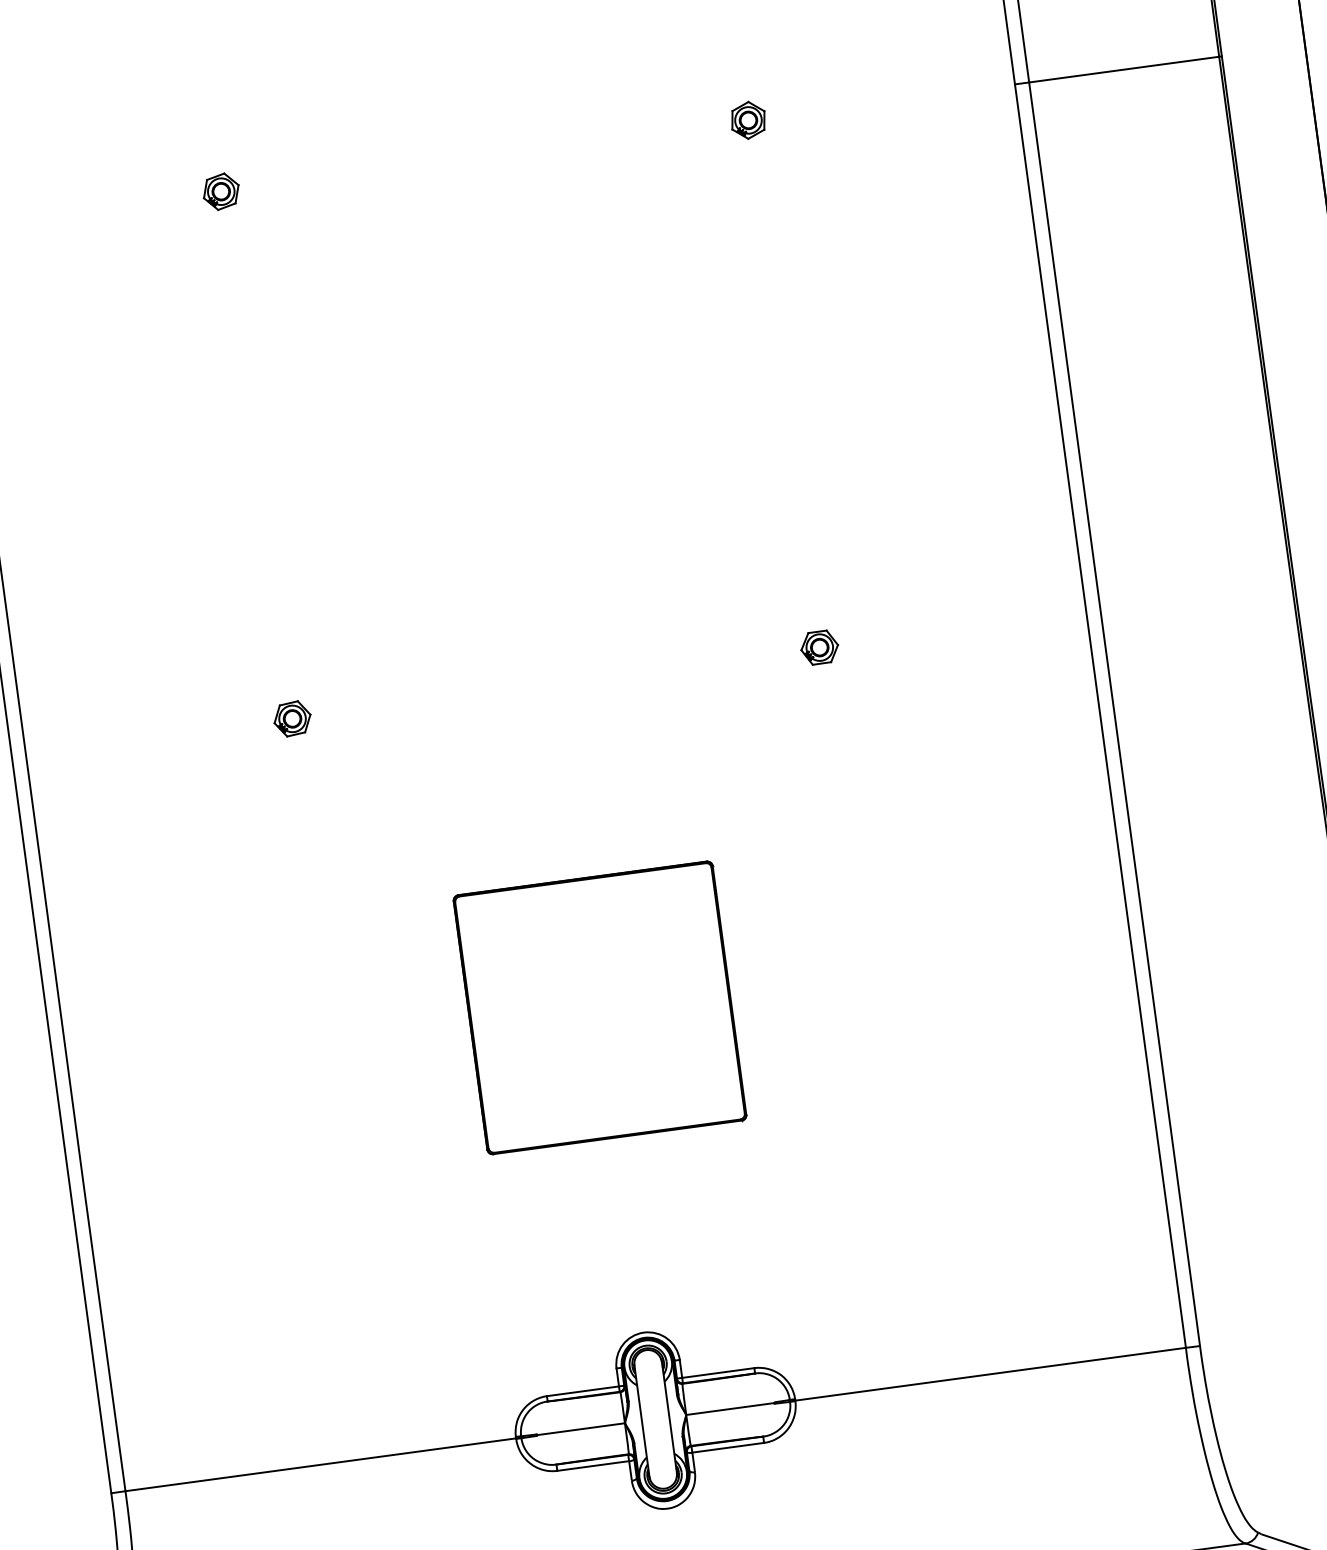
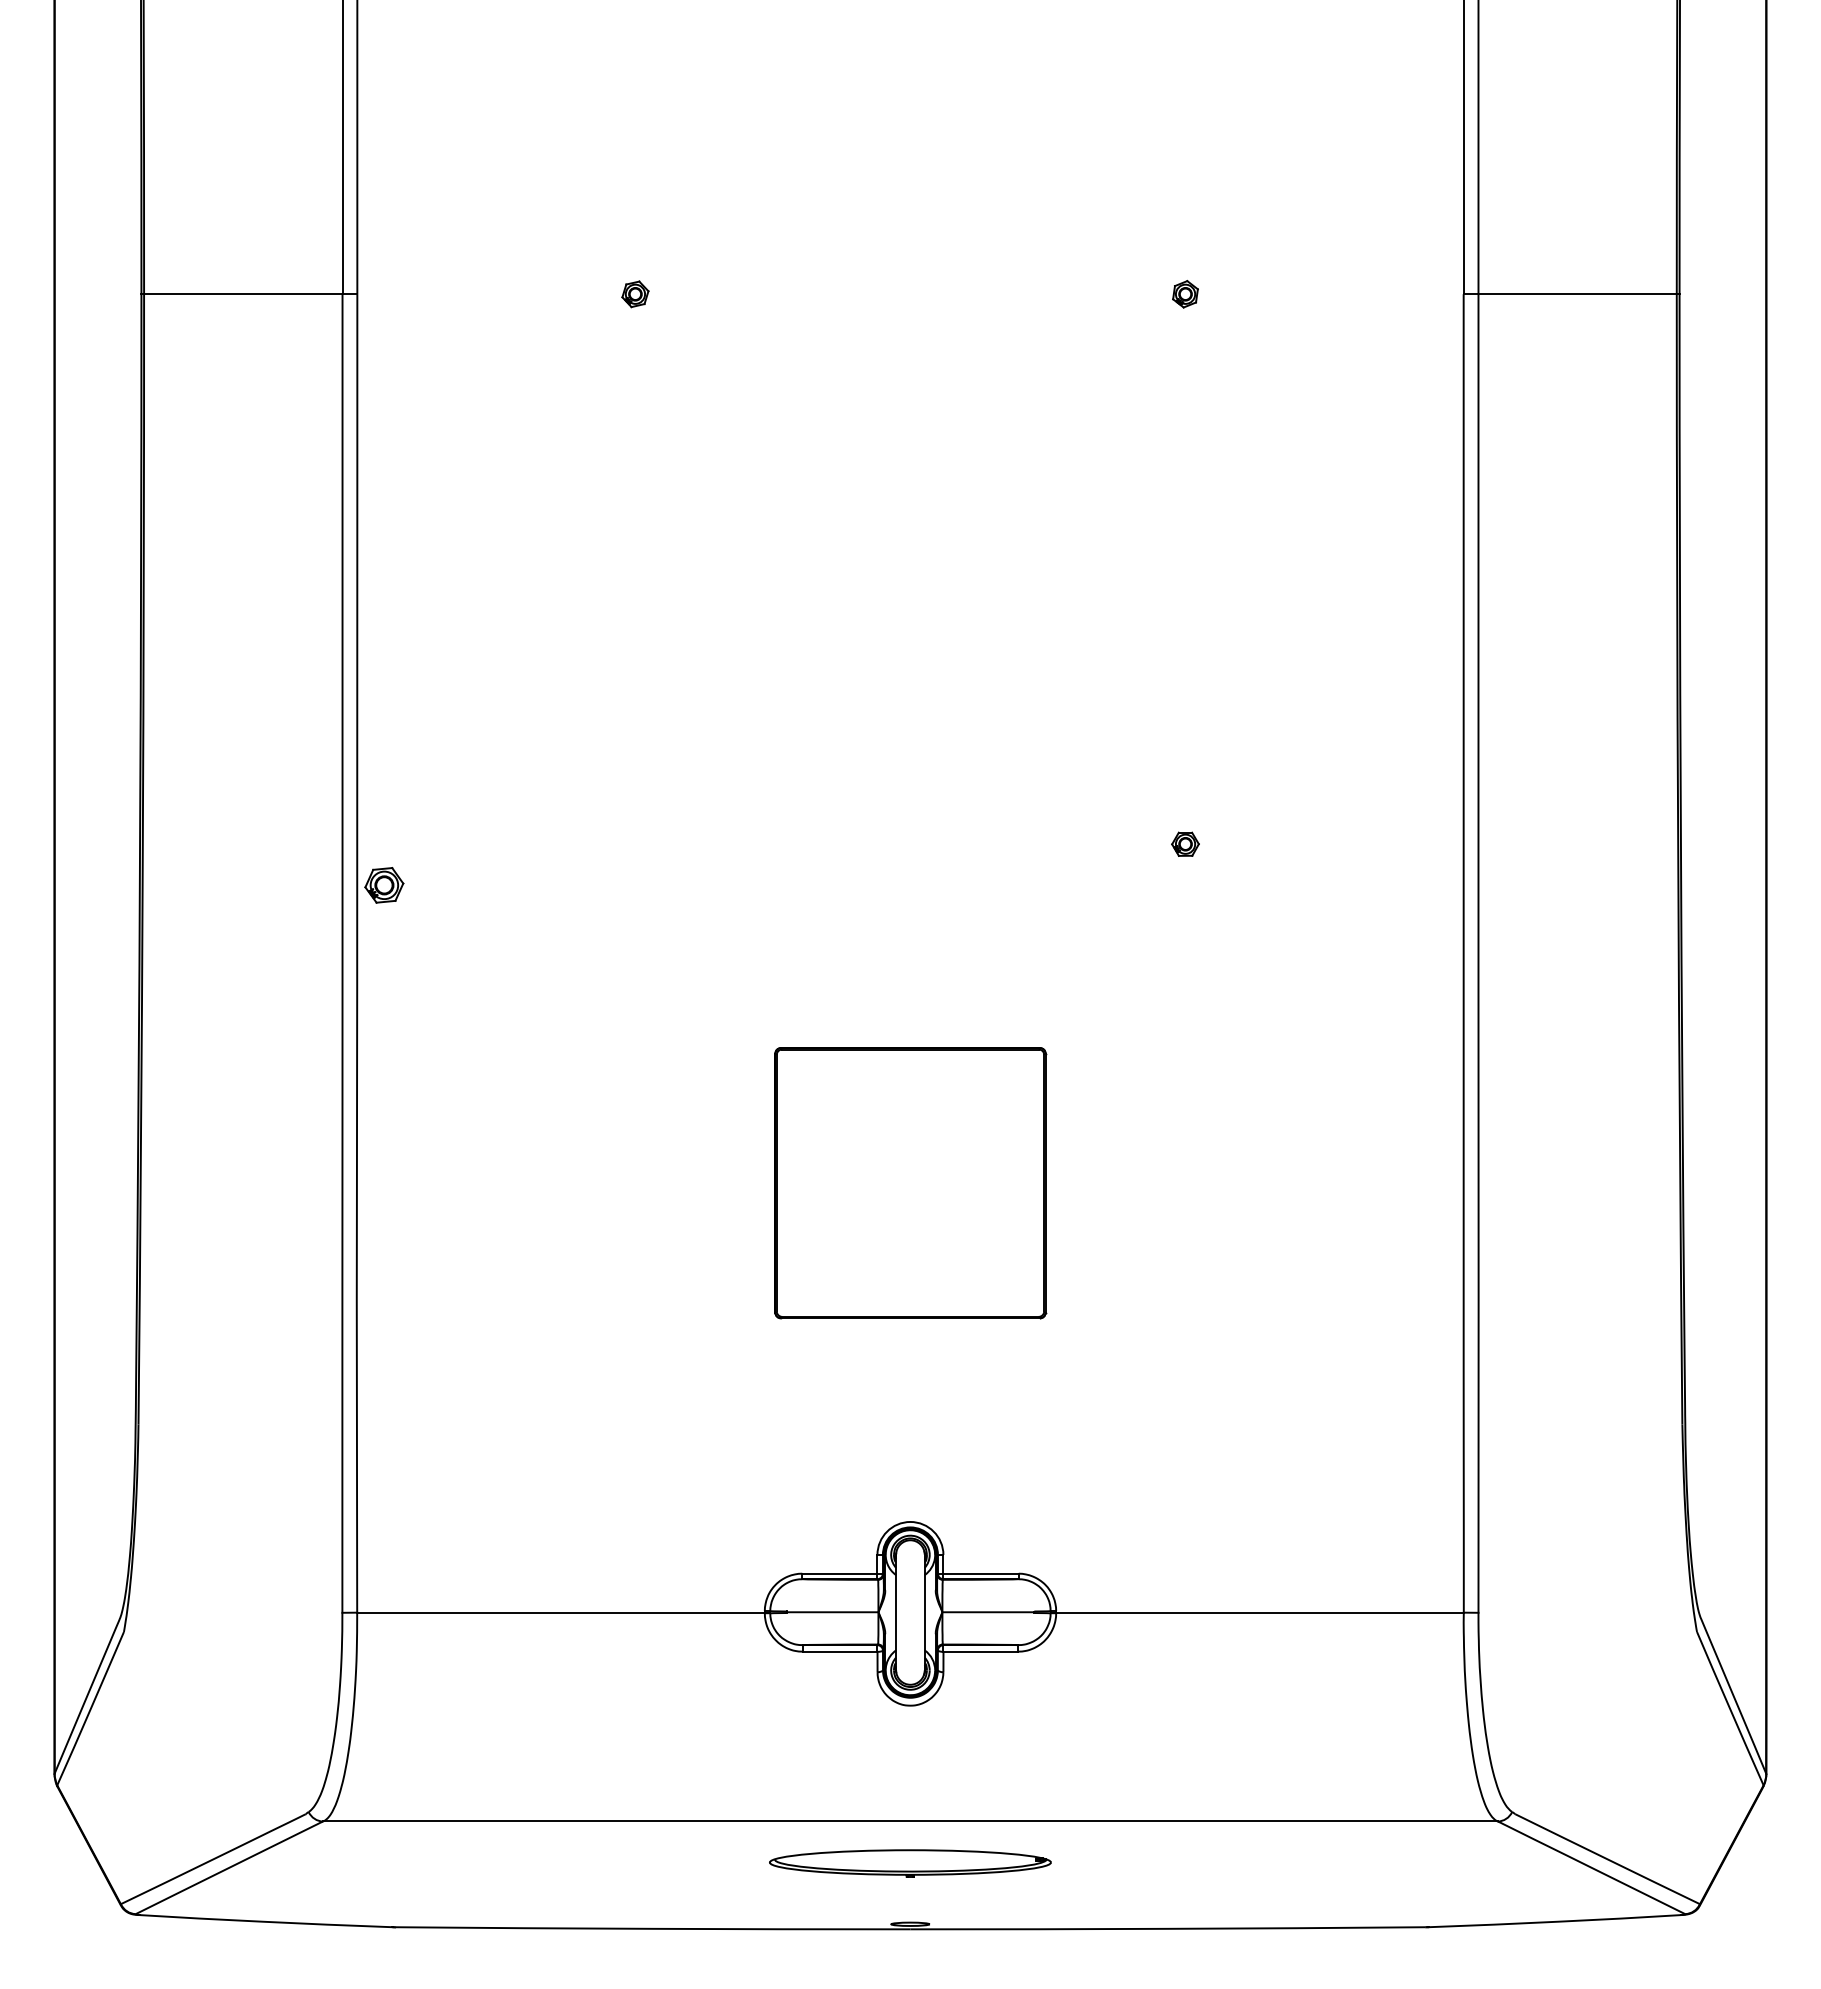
part: (748, 120) -> (1185, 294), size x0.7
part: (221, 191) -> (635, 294), size x0.7
part: (819, 646) -> (1185, 843), size x0.7
part: (292, 719) -> (384, 885), moved

